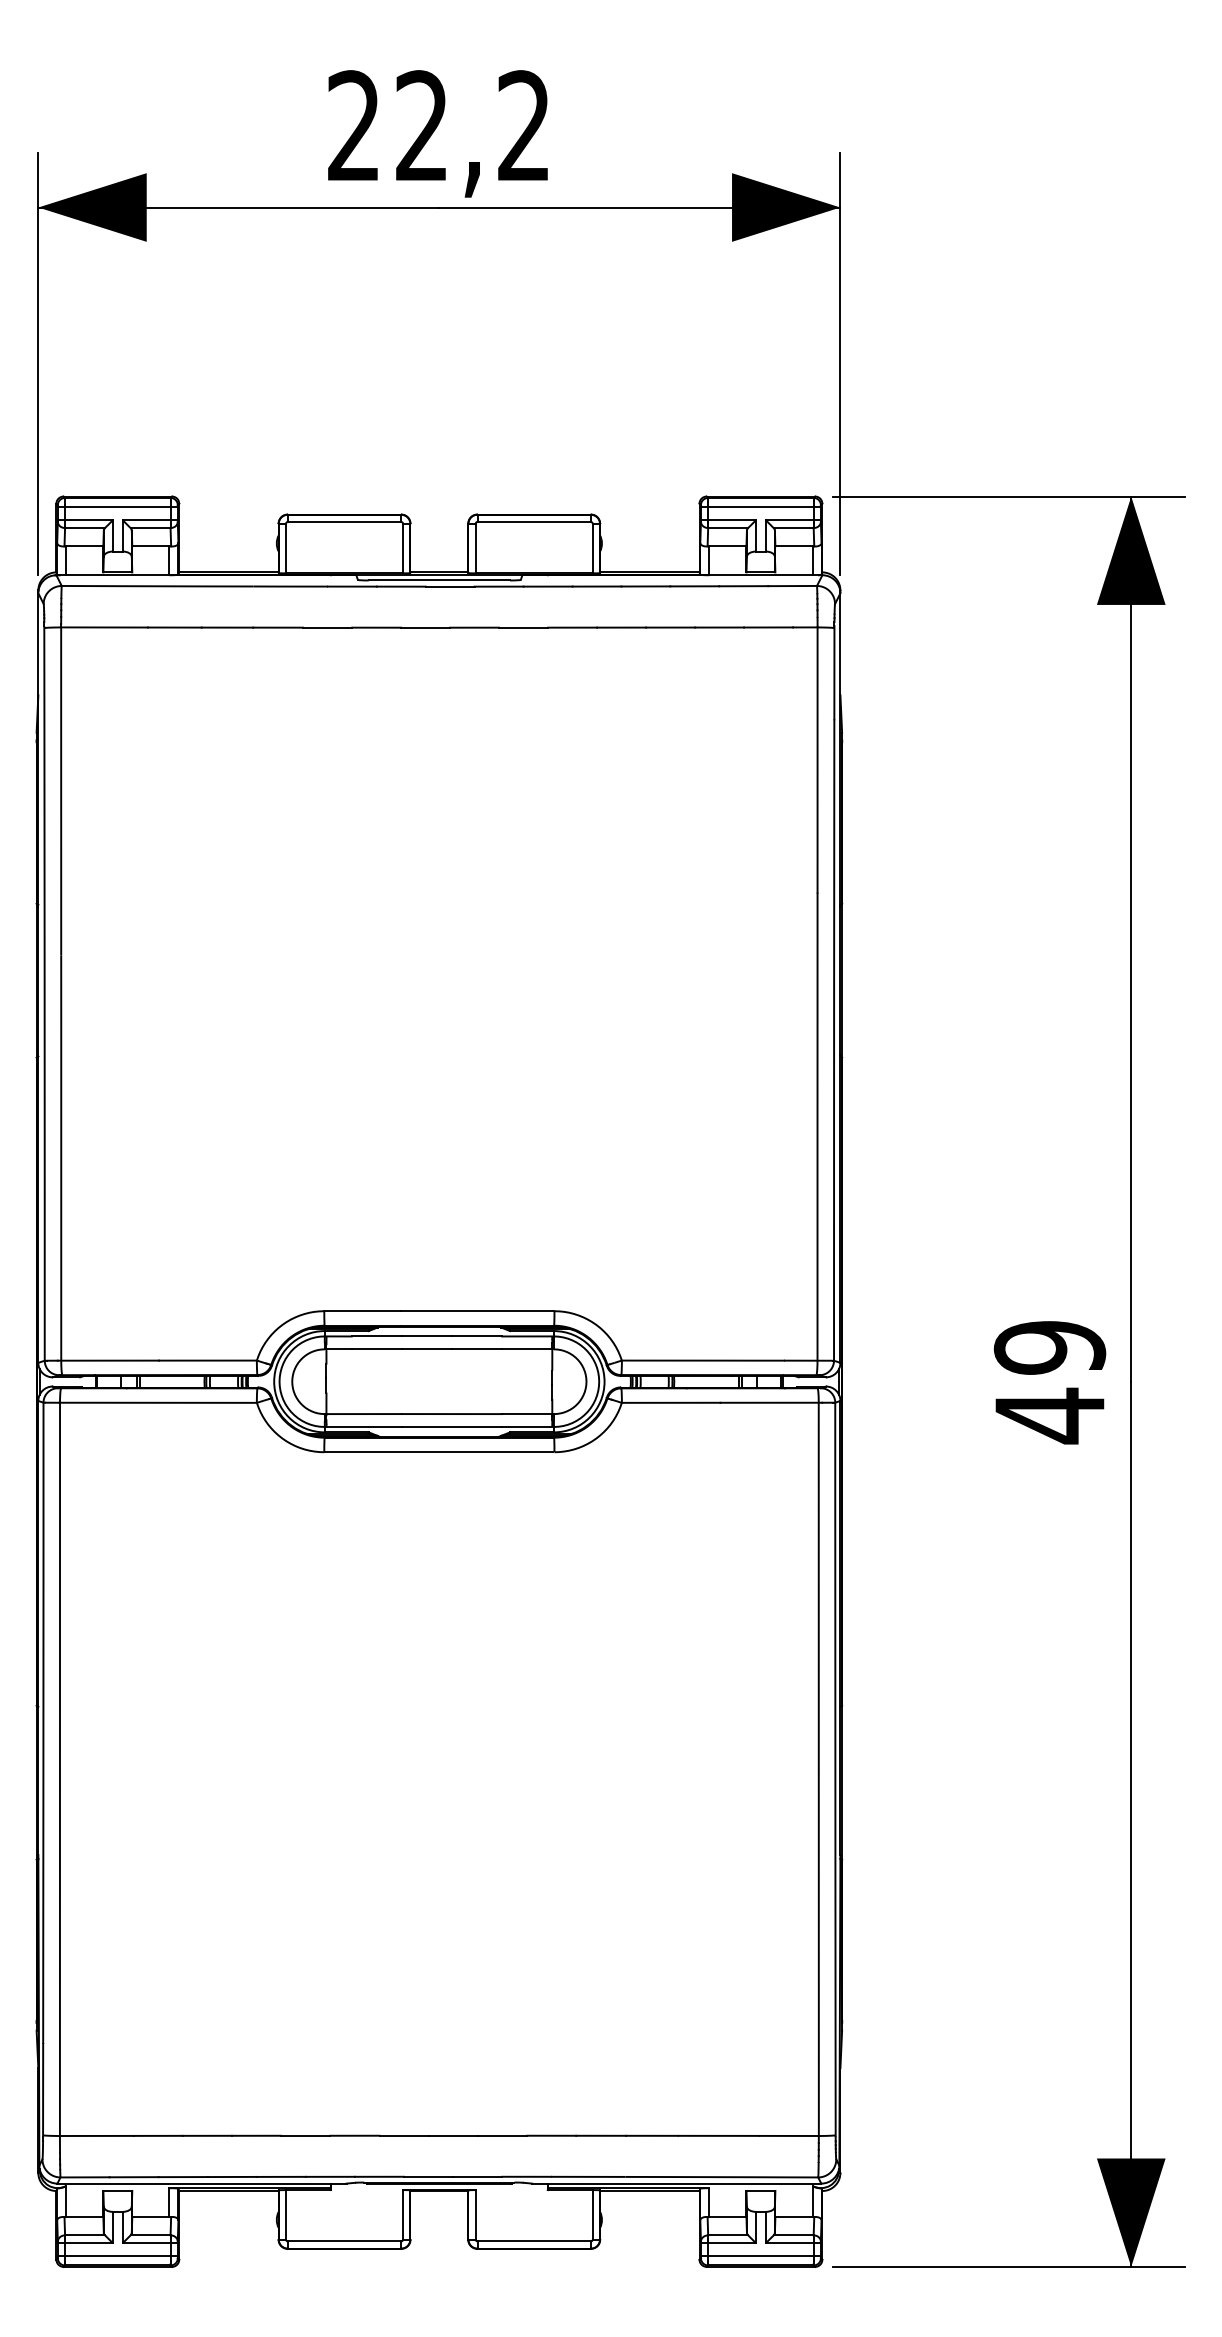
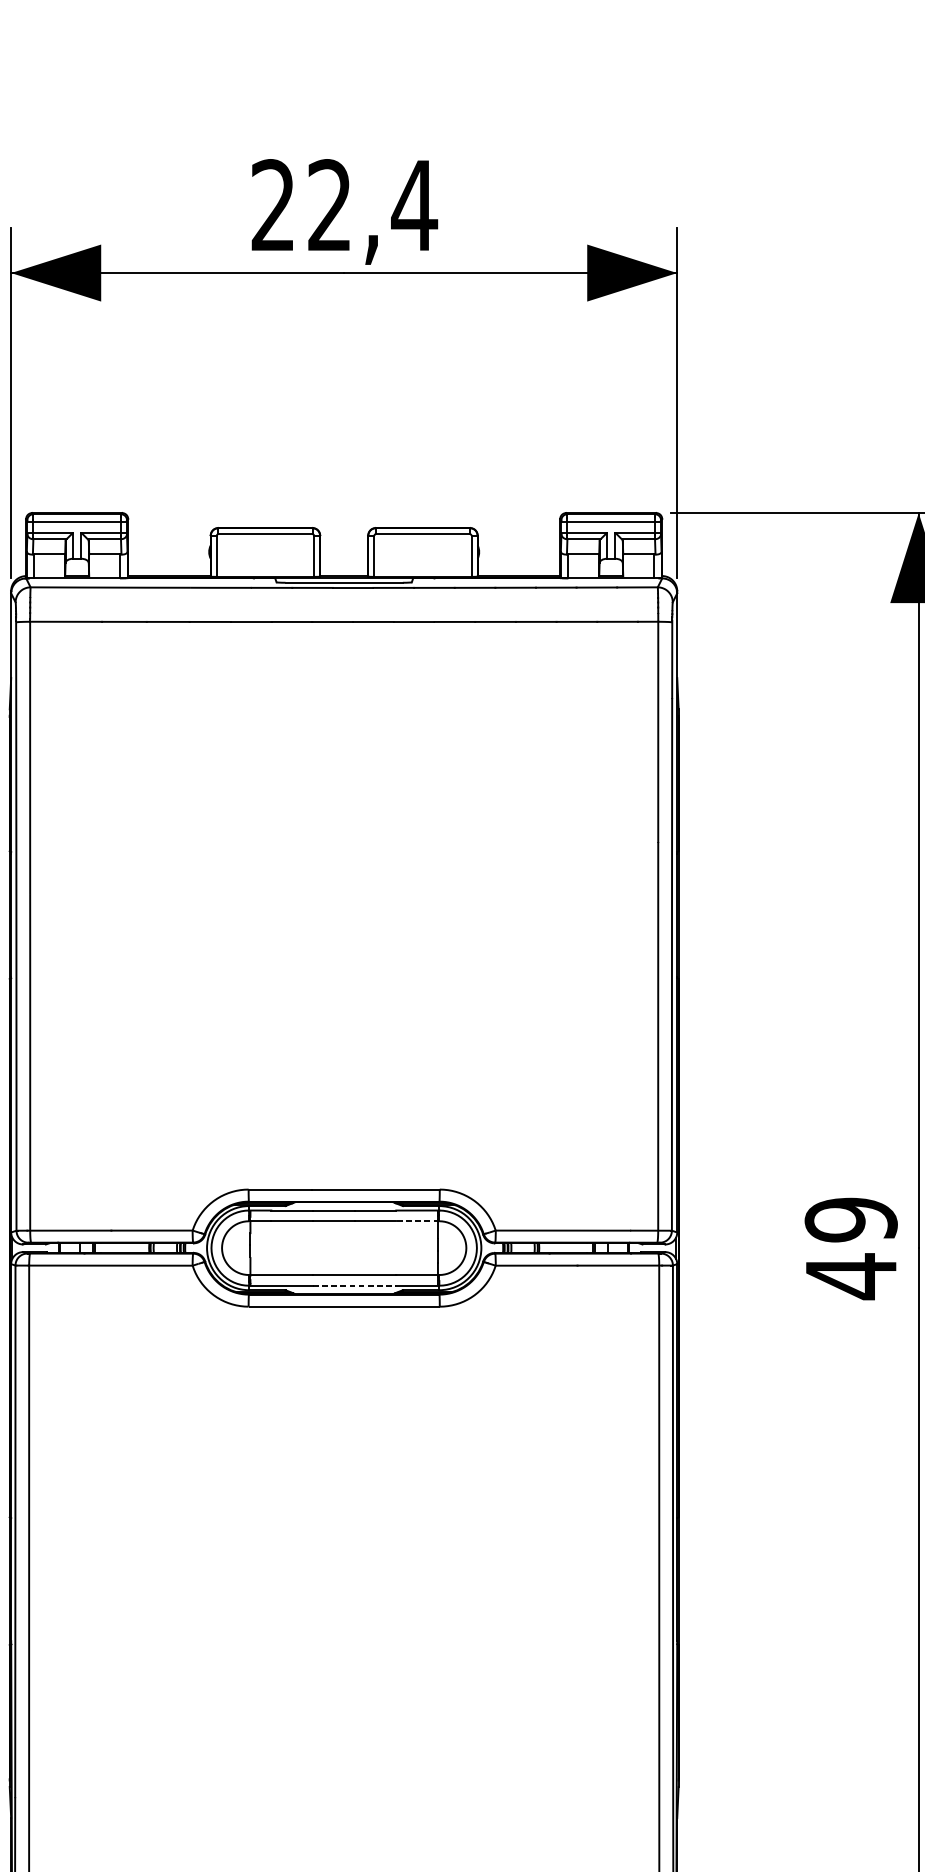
text: (523, 125) -> (414, 204), 22,2 -> 22,4
line: (528, 1349) -> (418, 1221), solid -> dashed
line: (452, 1426) -> (355, 1285), solid -> dashed

